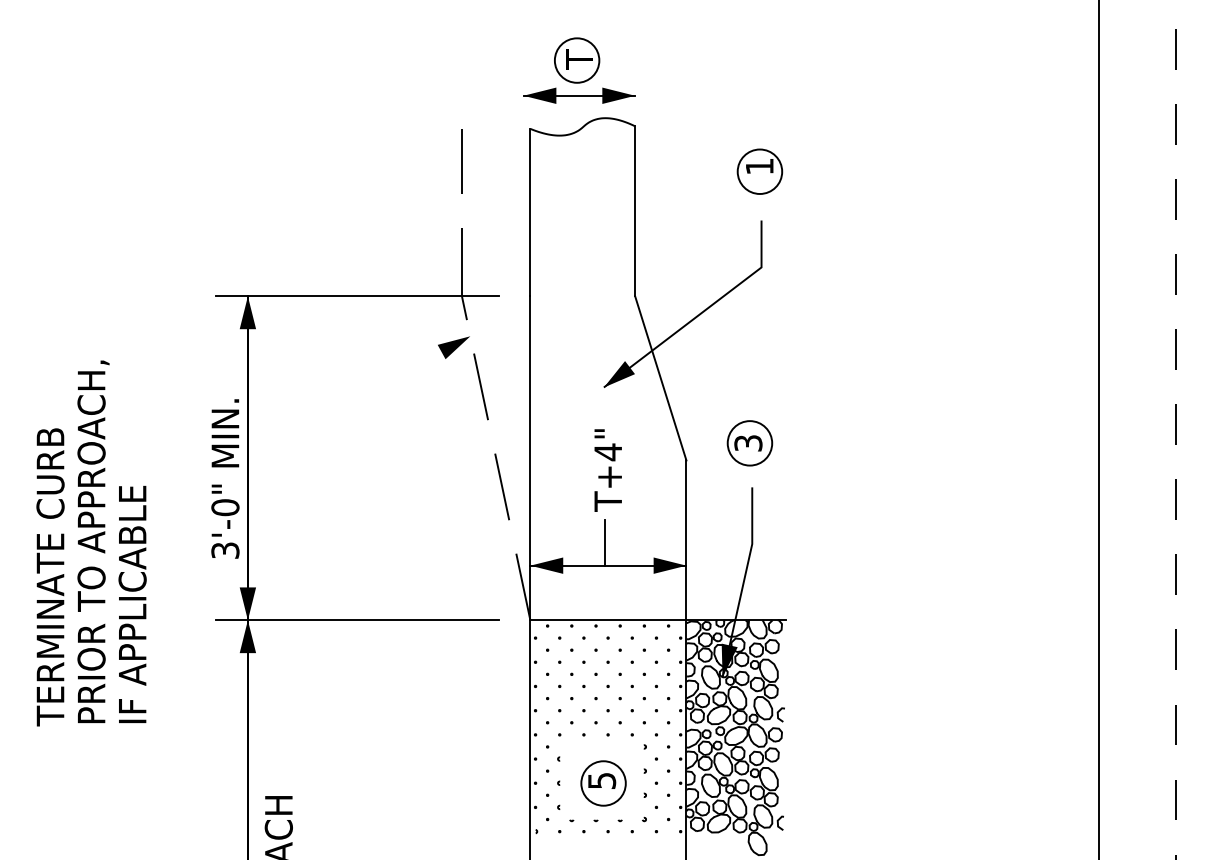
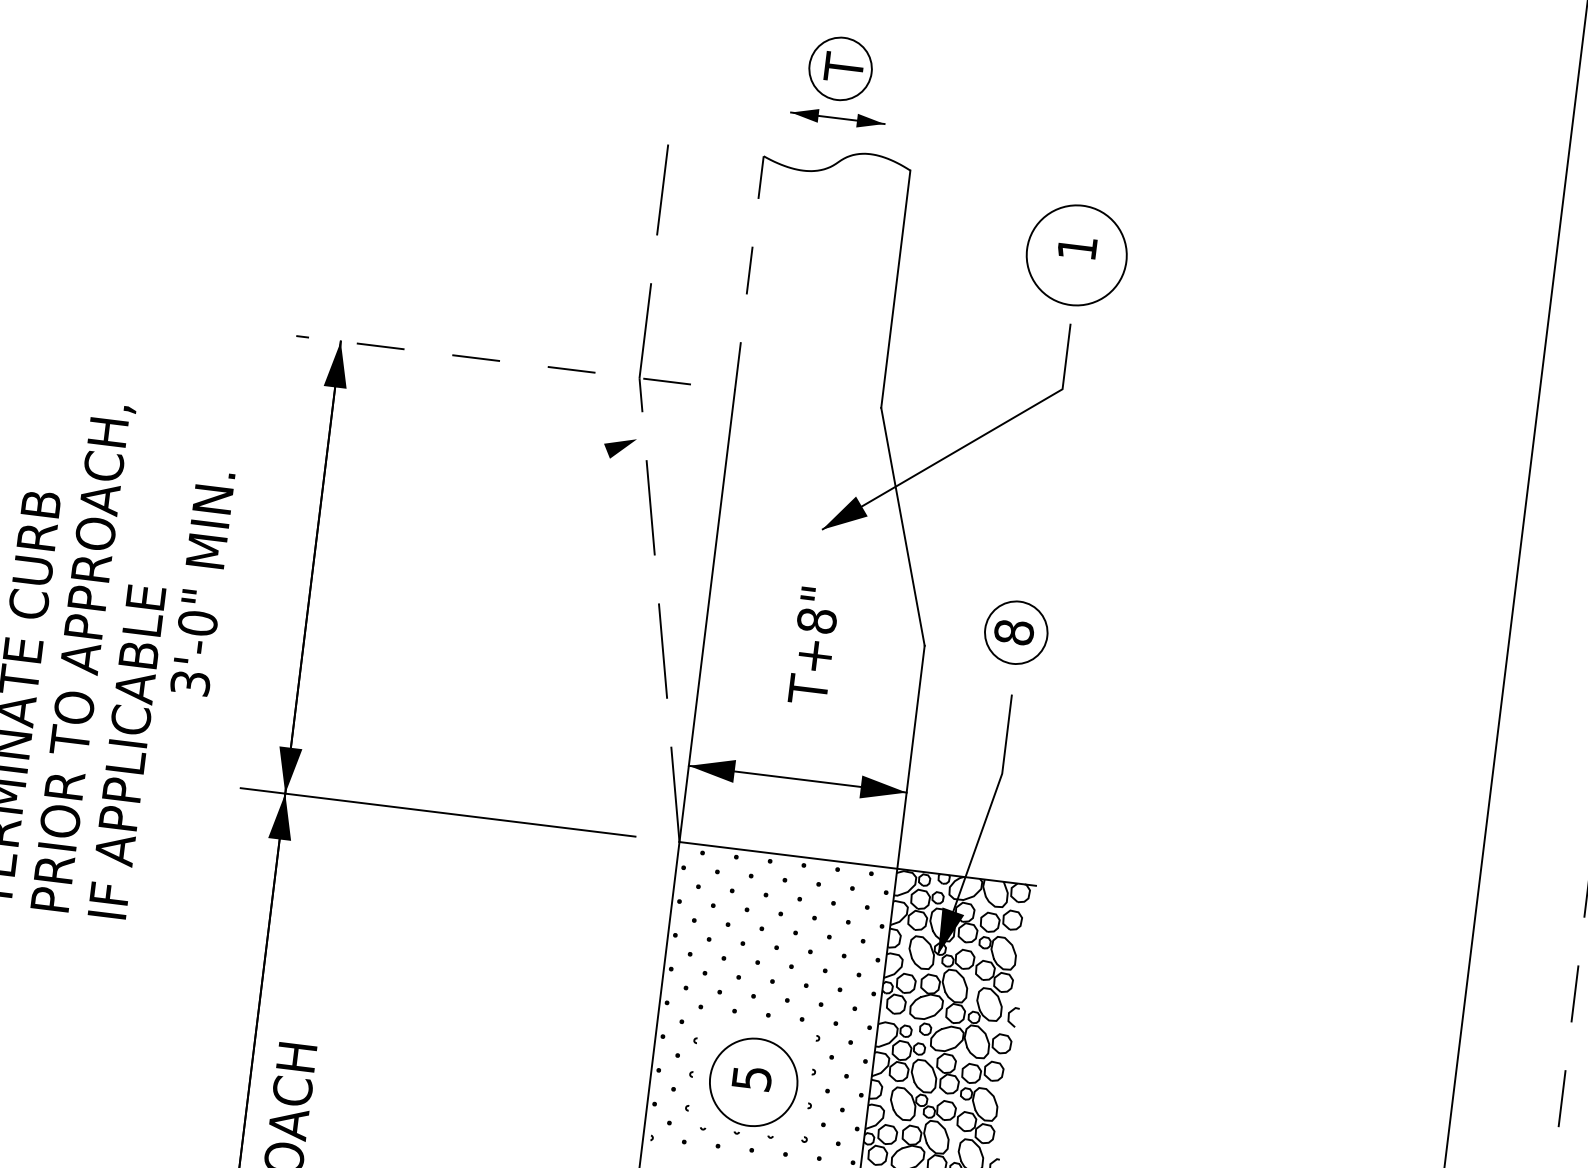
part: (579, 95) -> (837, 118), size x0.6
circle: (759, 171) -> (1076, 254), size x1.6
line: (530, 212) -> (749, 272), solid -> dashed
line: (356, 296) -> (492, 360), solid -> dashed
part: (453, 347) -> (618, 448), size x0.7
text: (748, 443) -> (1014, 632), 3 -> 8
text: (608, 452) -> (817, 621), T+4" -> T+8"
text: (225, 478) -> (202, 582), moved
line: (604, 542) -> (796, 746), removed
circle: (603, 783) -> (753, 1082), size x1.4

